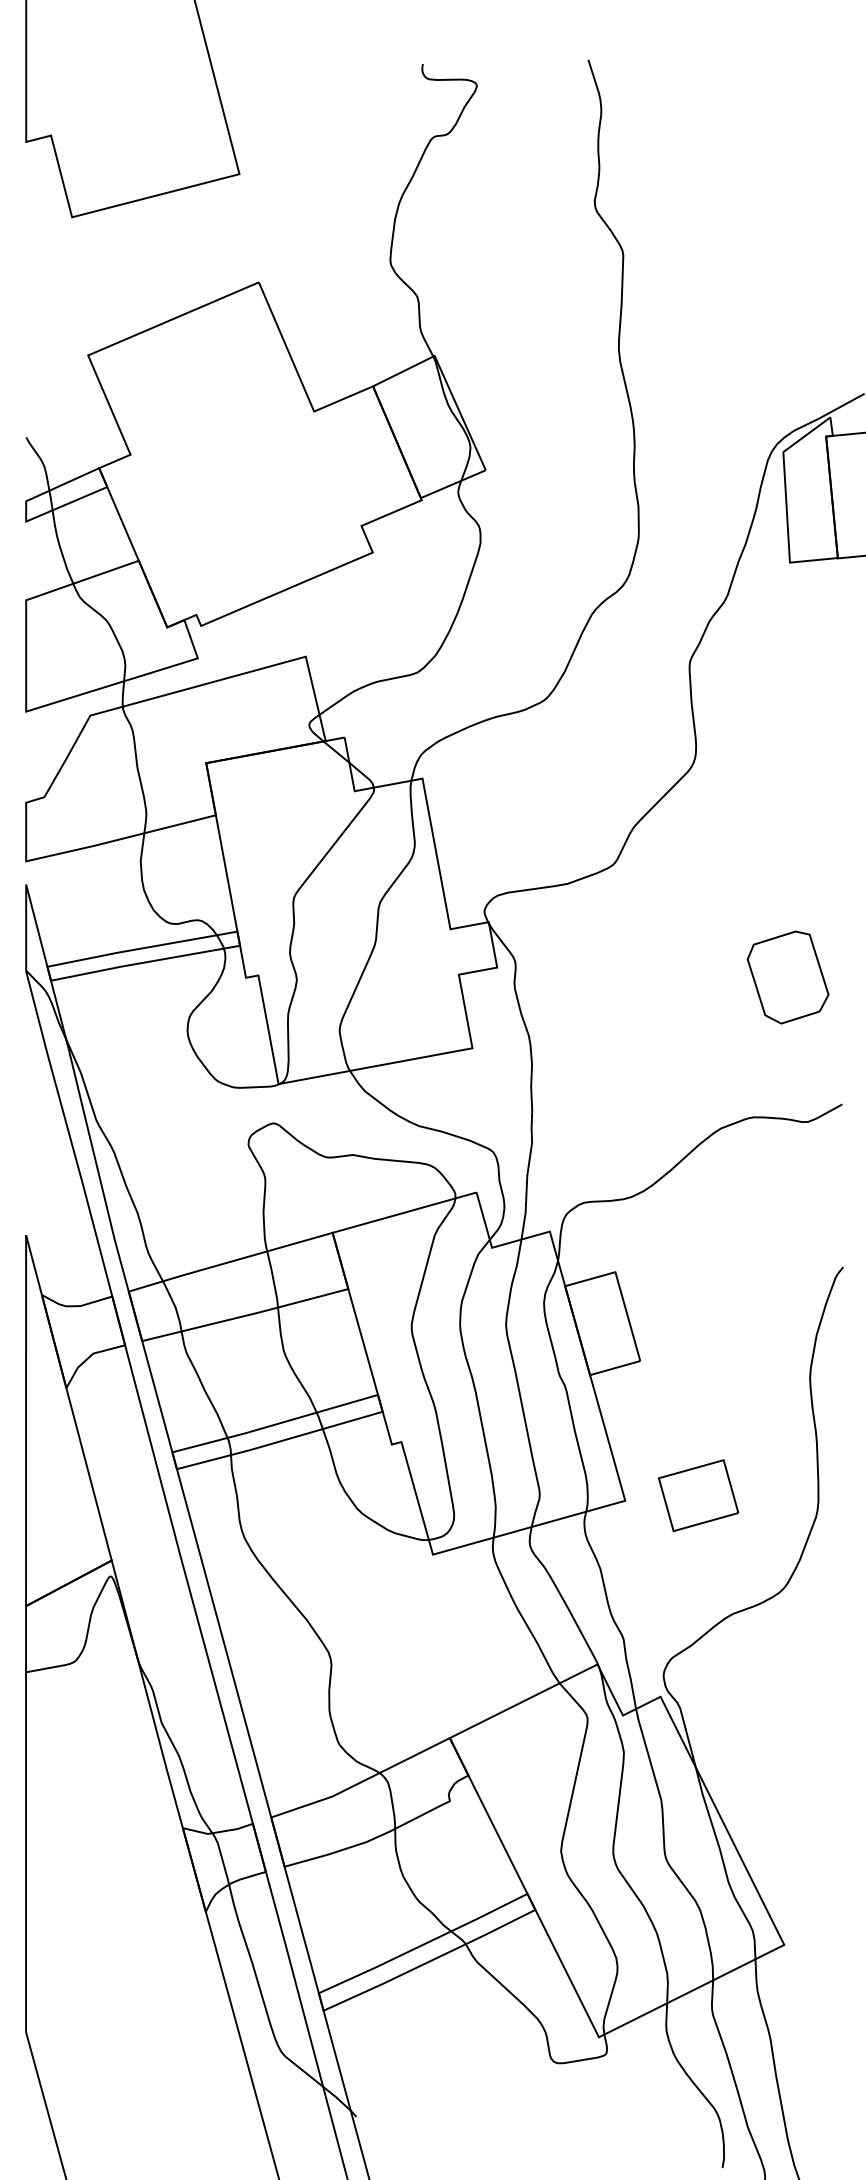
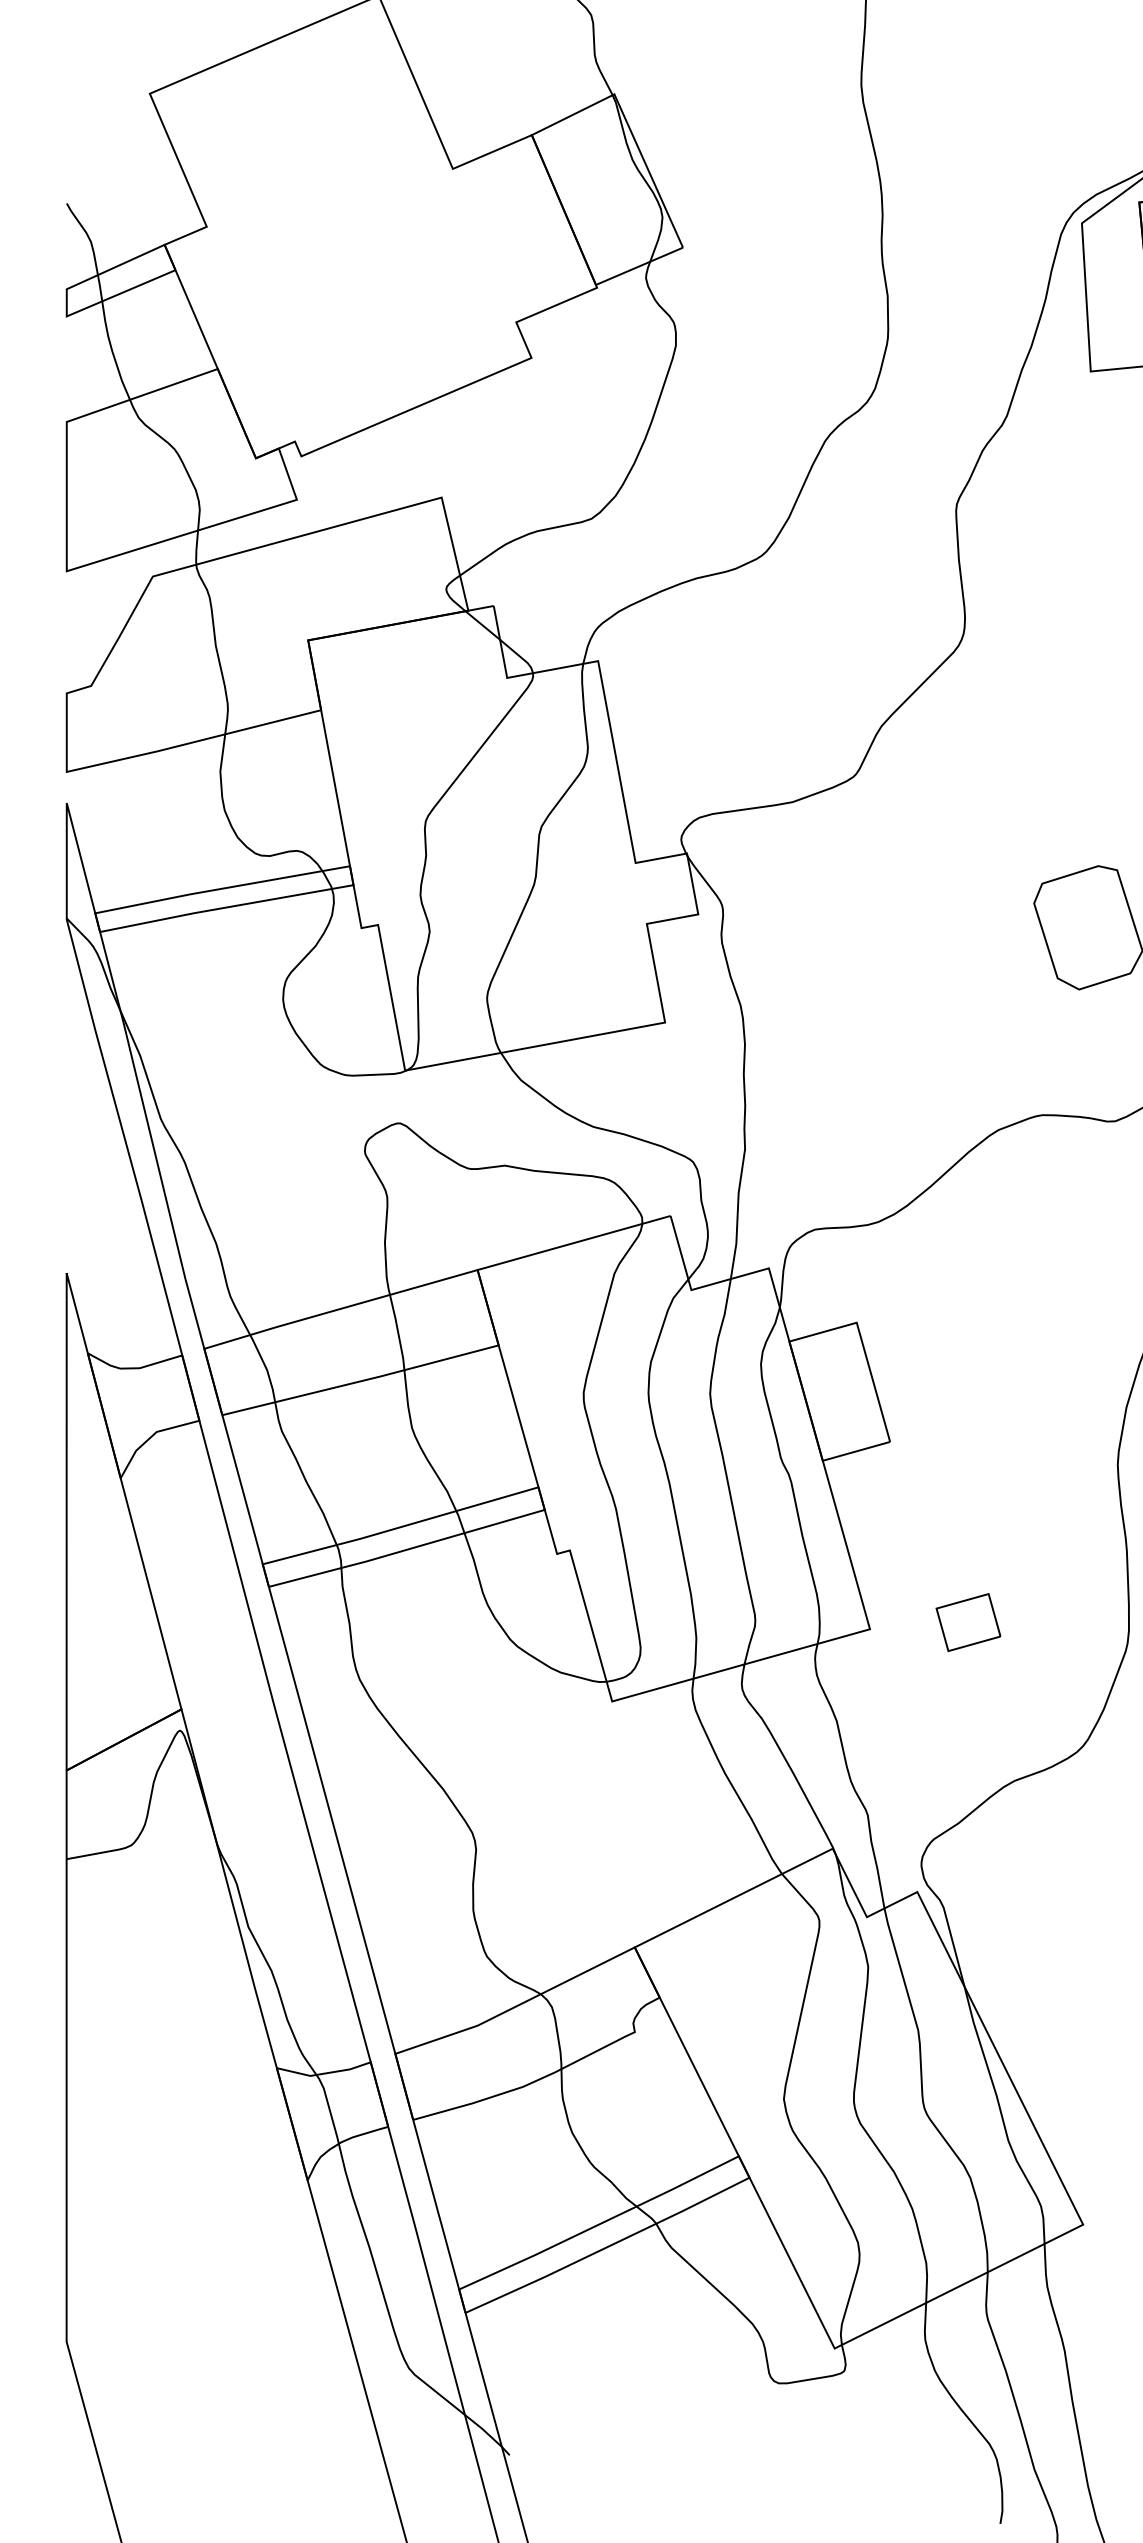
part: (698, 1495) -> (968, 1622), size x0.6

